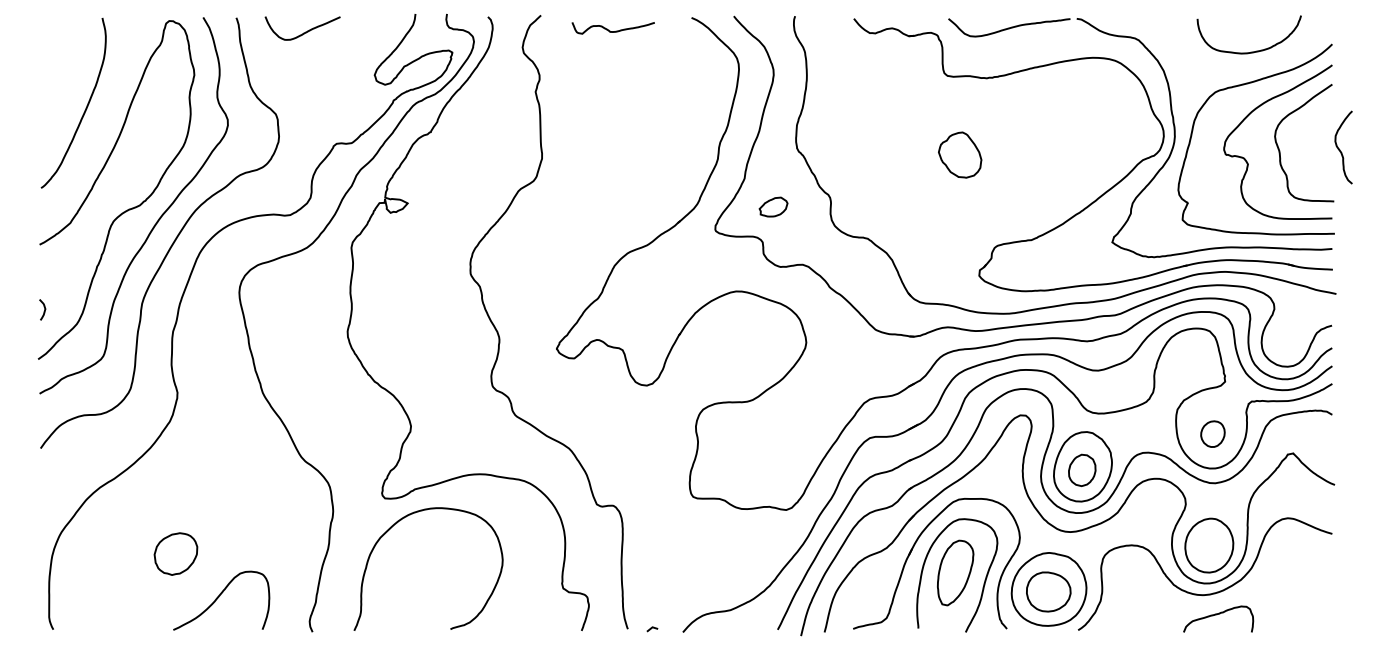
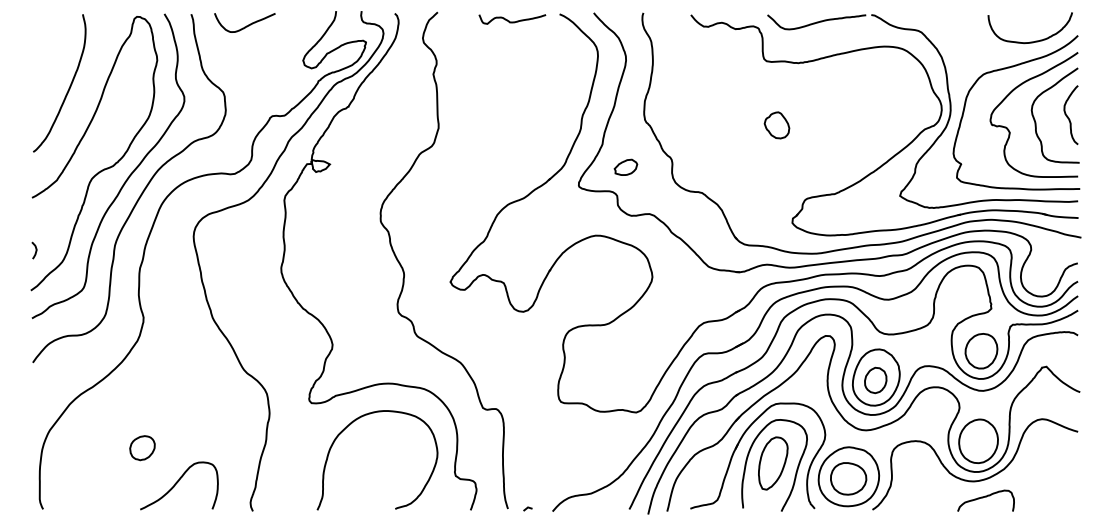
curve: (610, 30) -> (510, 21), moved
curve: (1250, 51) -> (1031, 41), moved
curve: (1340, 149) -> (1068, 116), moved
part: (960, 155) -> (777, 125), size x0.71
part: (1212, 433) -> (981, 350), size x1.67
curve: (390, 529) -> (346, 428), moved
part: (176, 553) -> (142, 447), size x0.71

